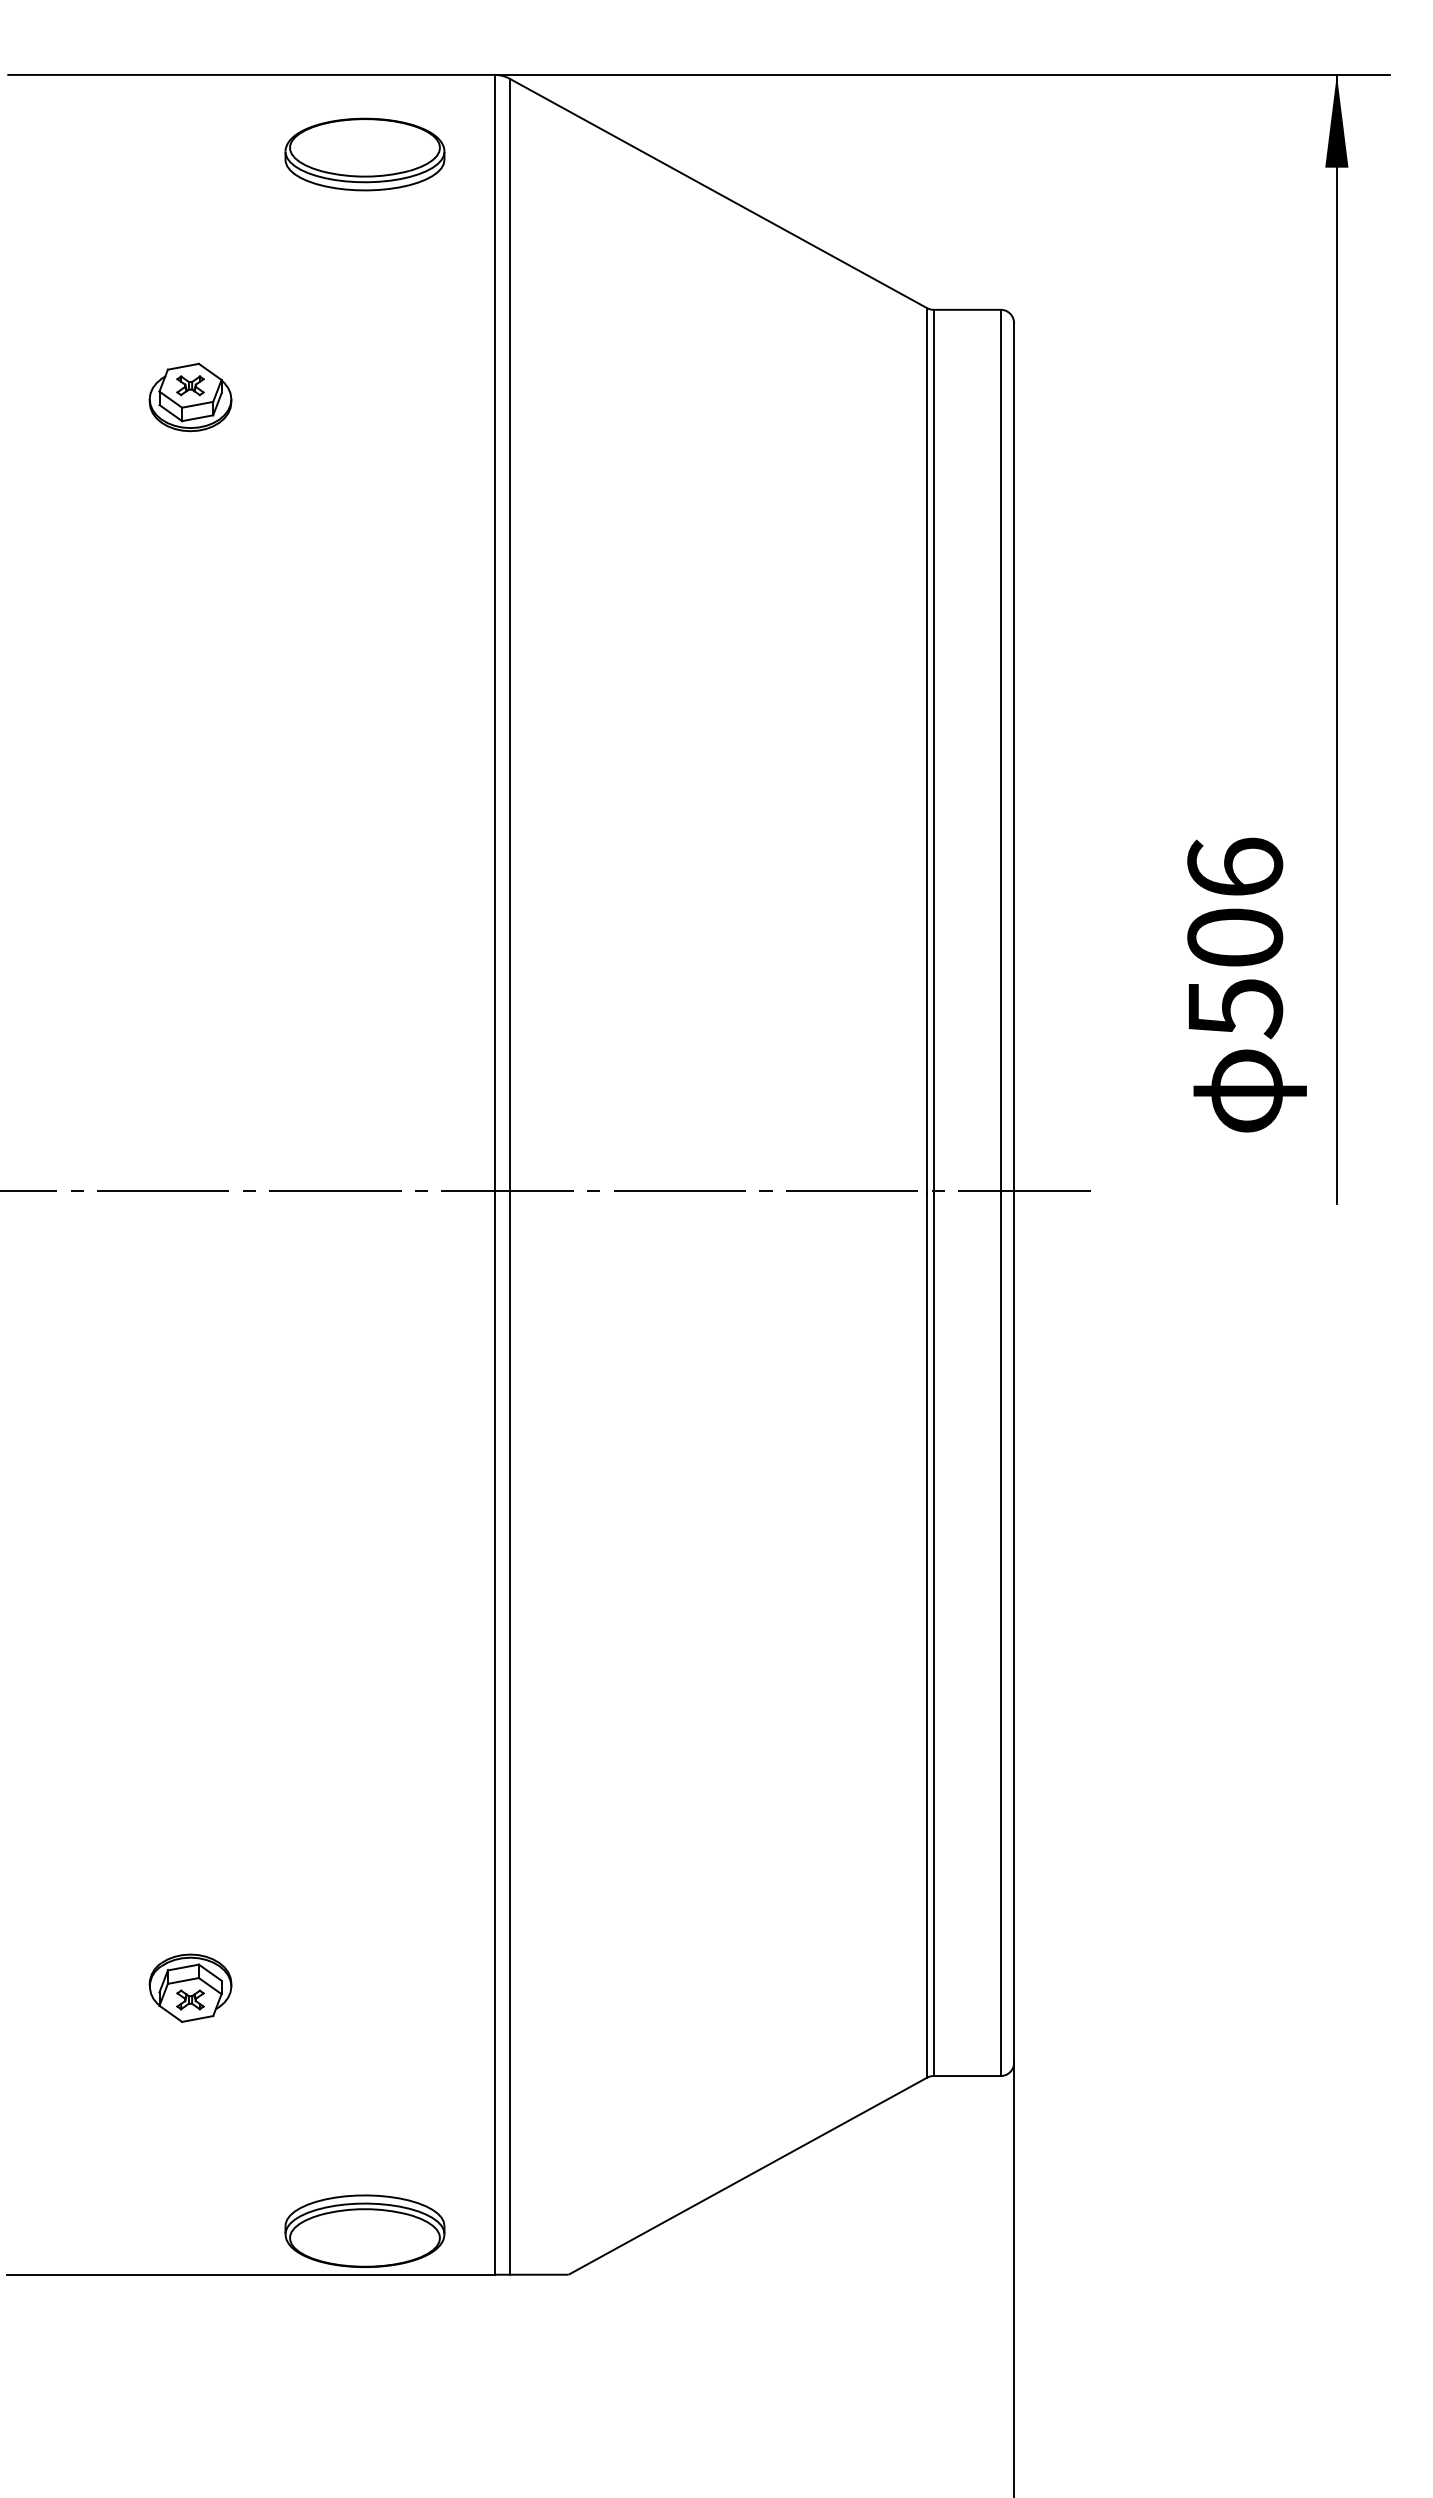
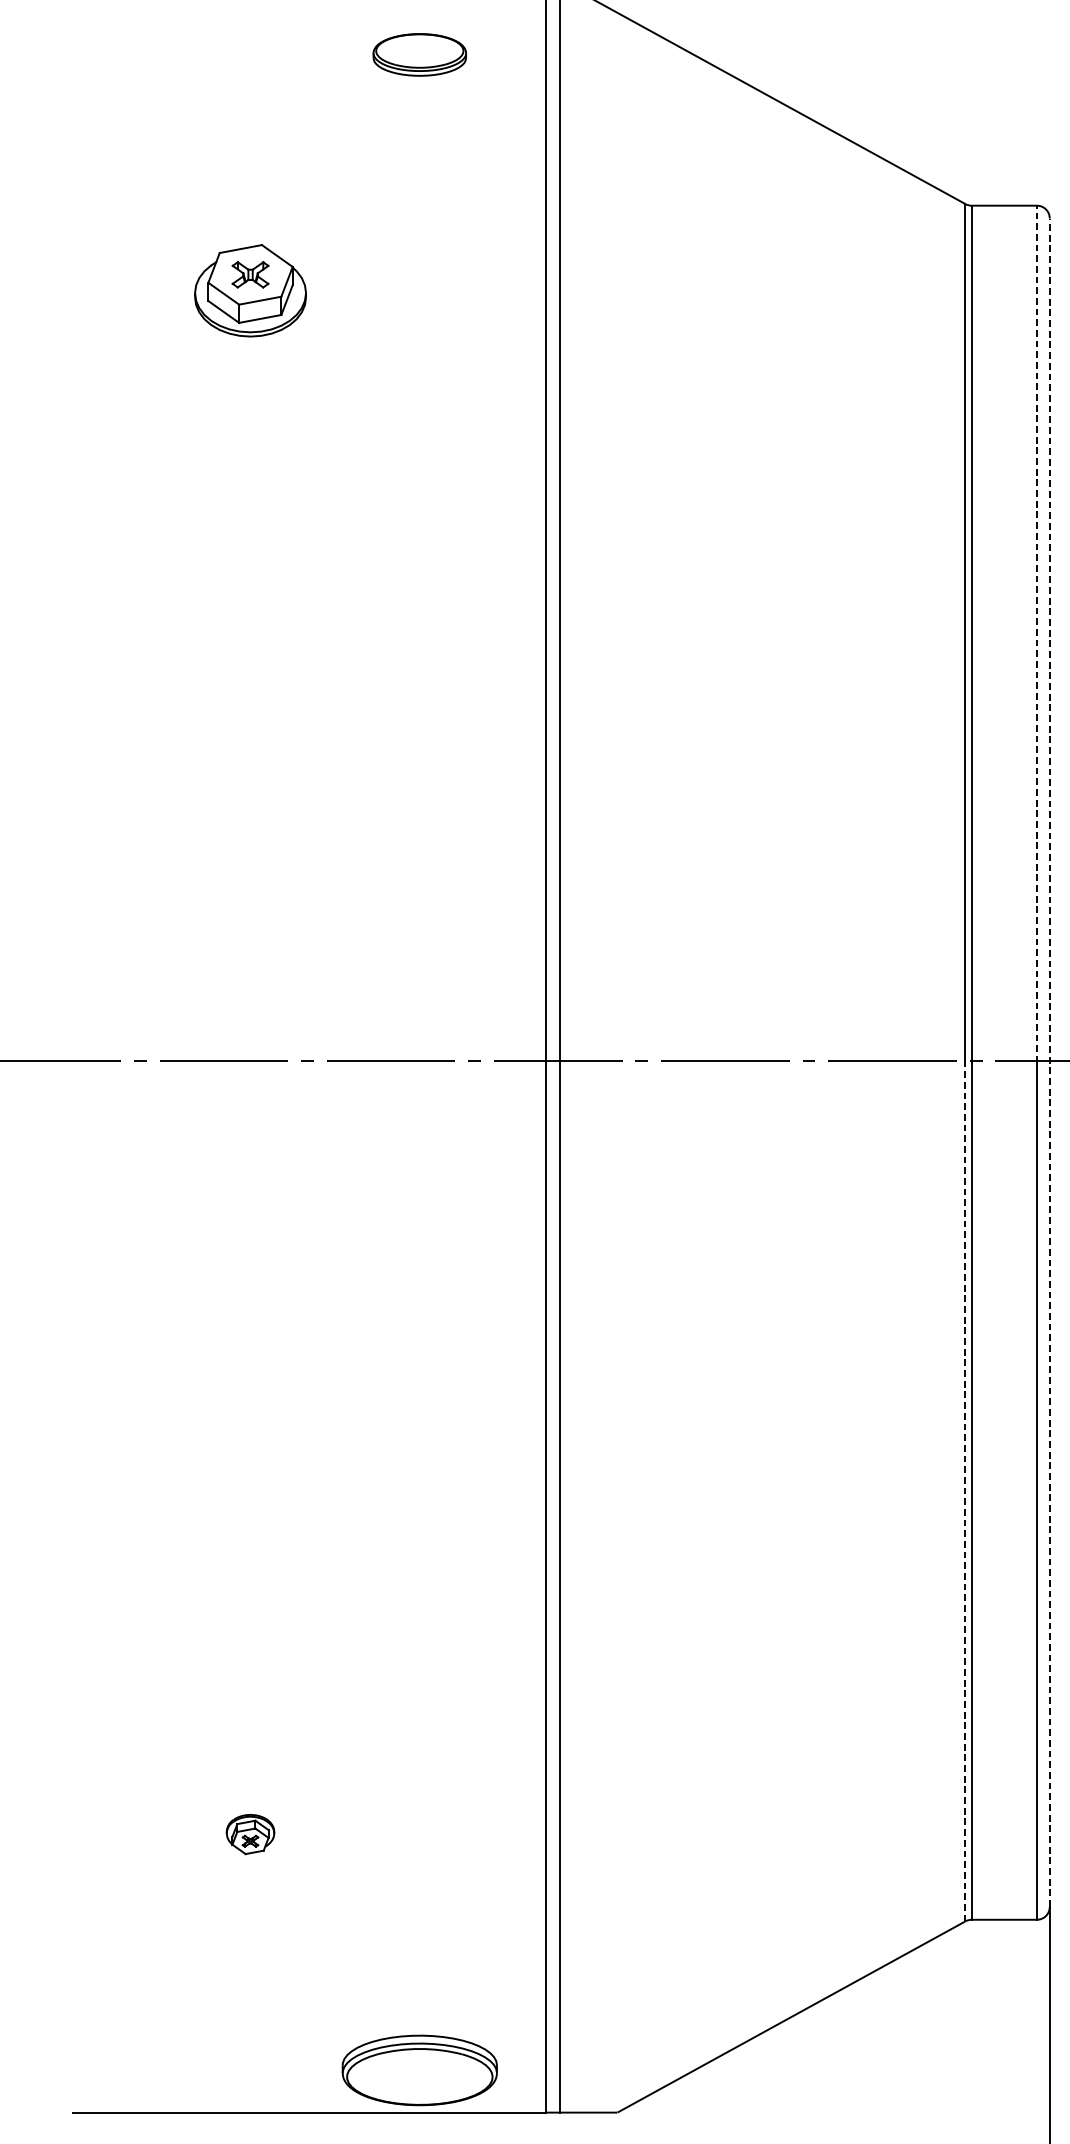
part: (364, 154) -> (419, 54), size x0.6
part: (190, 397) -> (250, 290), size x1.4
line: (1000, 751) -> (1036, 634), solid -> dashed
line: (1014, 1192) -> (1050, 1062), solid -> dashed
line: (927, 1634) -> (965, 1491), solid -> dashed
part: (190, 1987) -> (250, 1833), size x0.6

